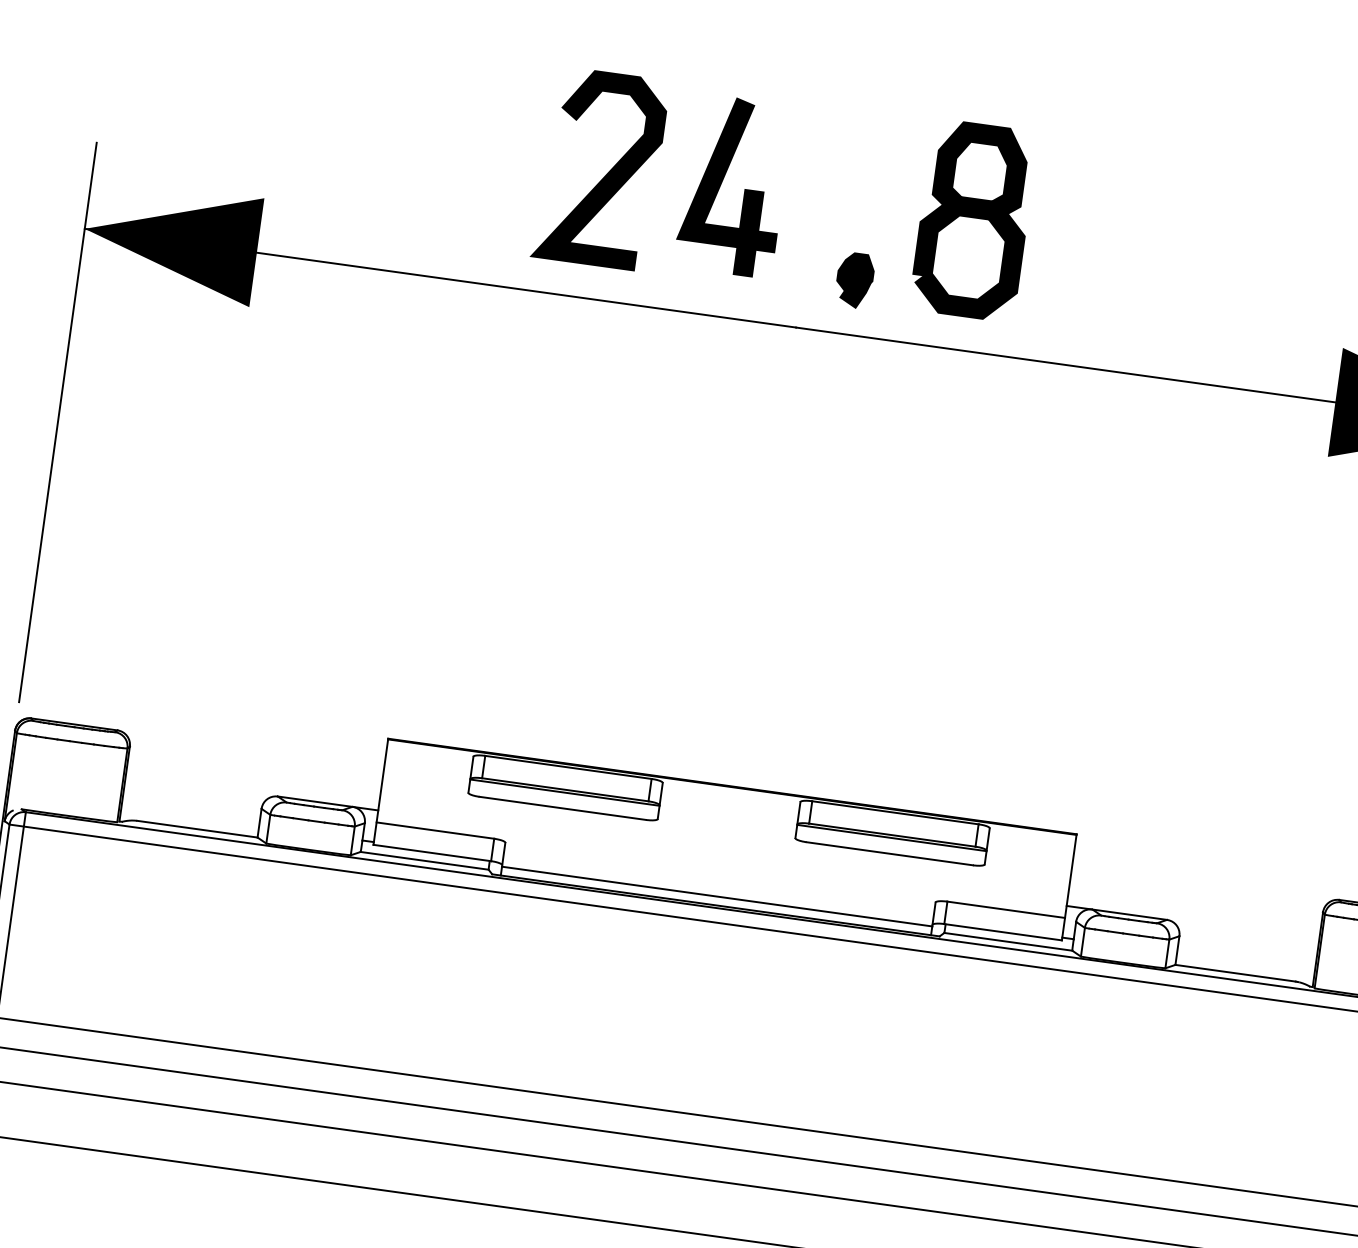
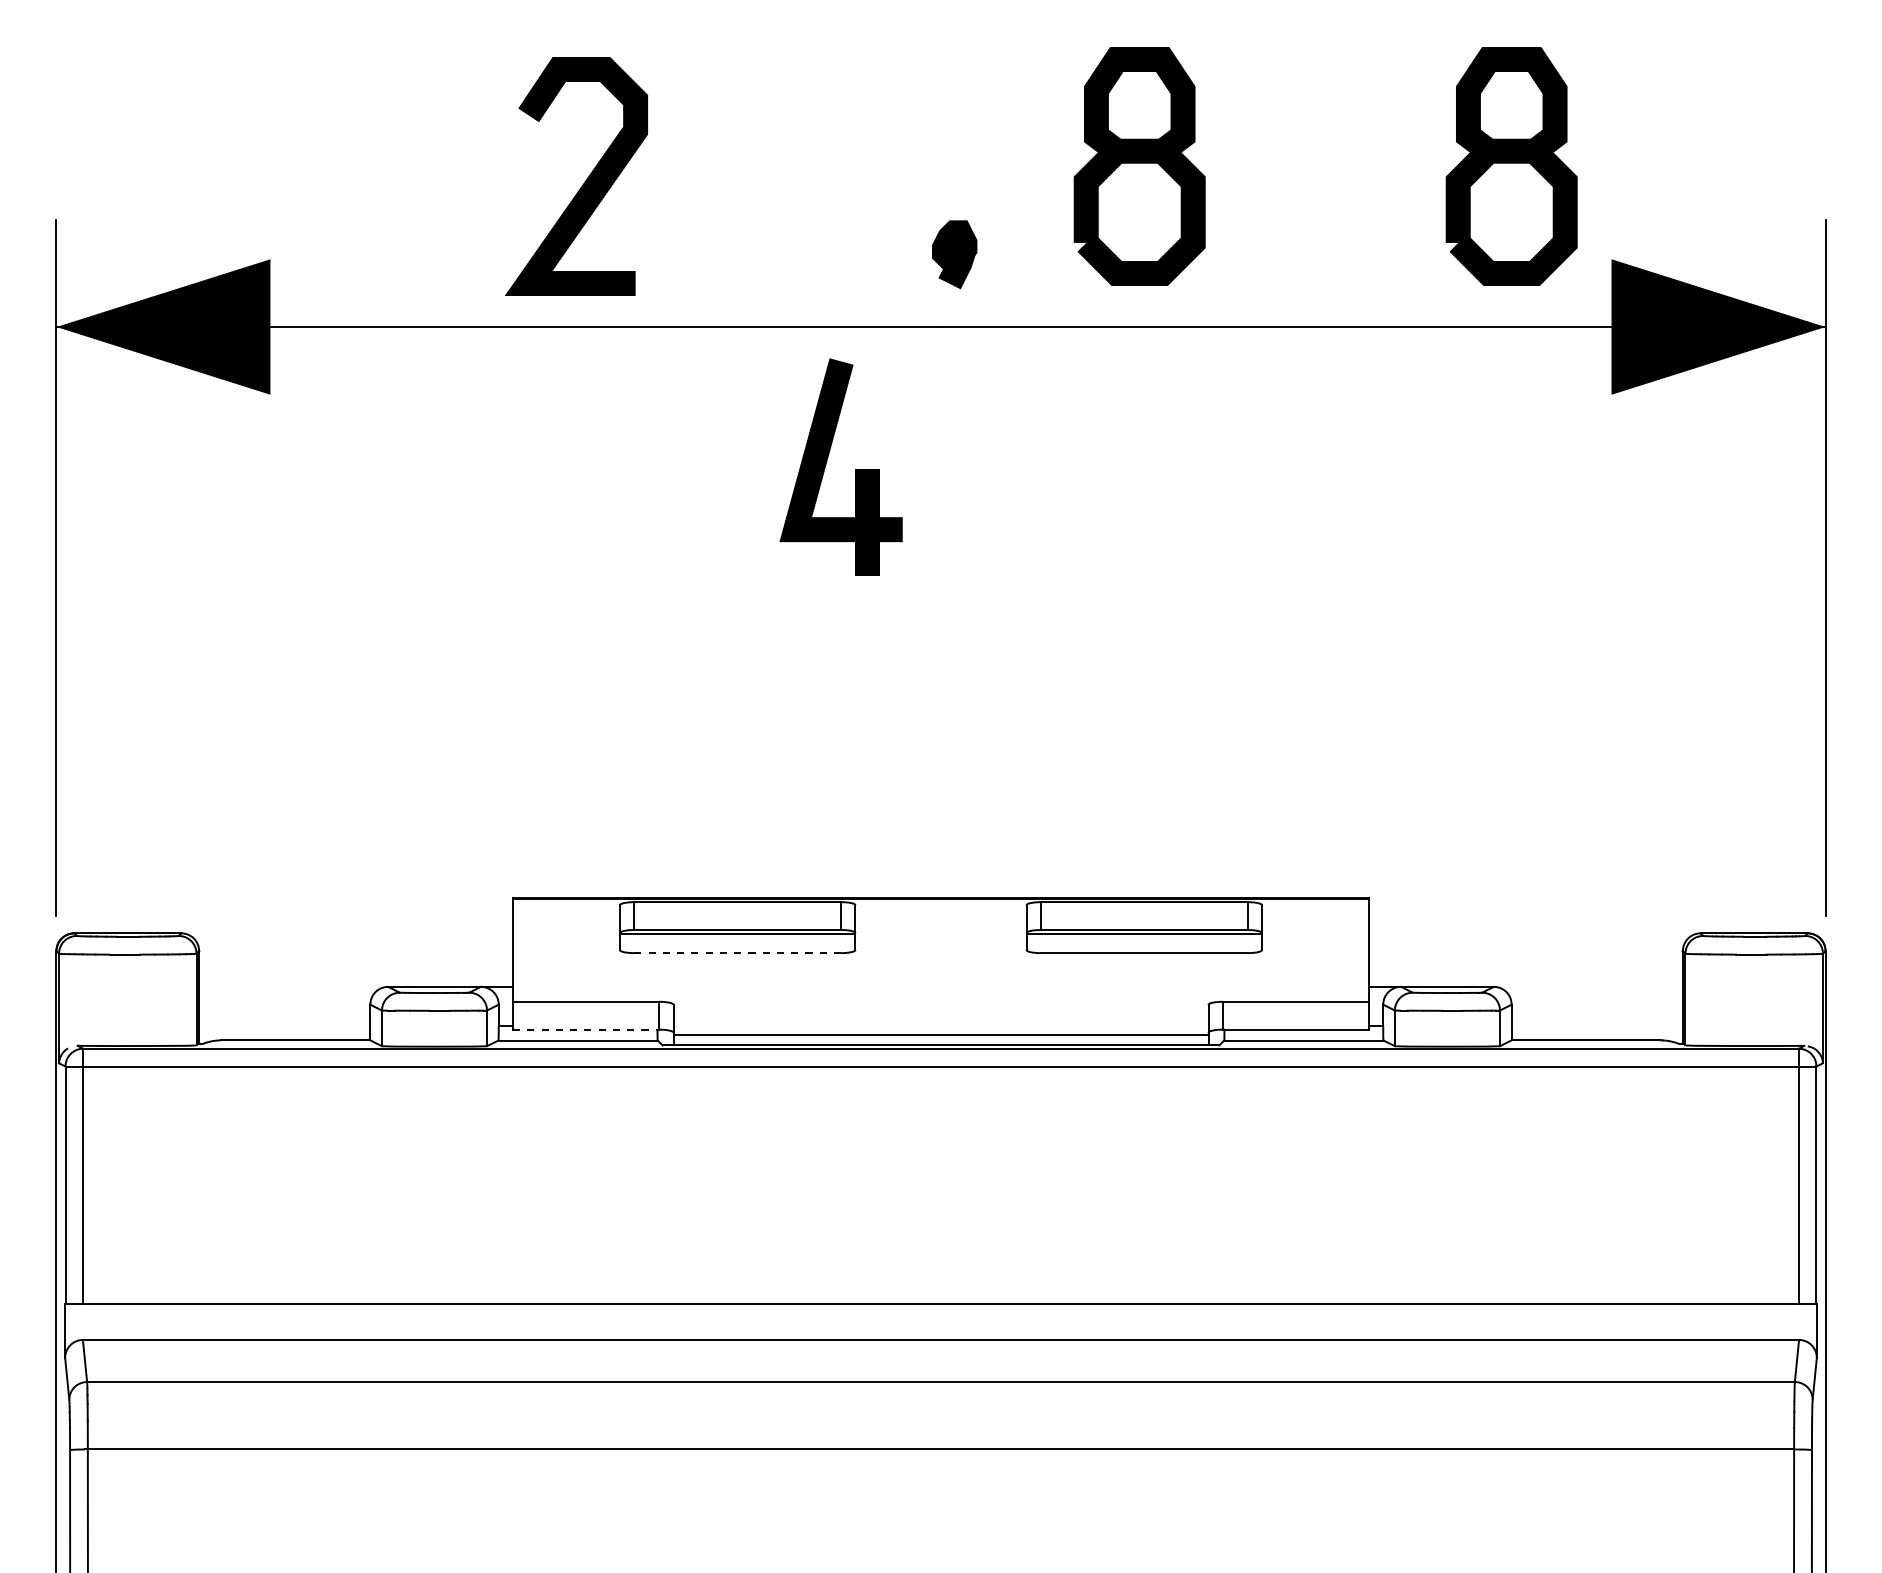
curve: (606, 173) -> (584, 181), moved
part: (723, 180) -> (827, 461), moved
part: (1272, 262) -> (1511, 166), added
part: (854, 280) -> (954, 254), moved
line: (562, 808) -> (737, 953), solid -> dashed
line: (432, 852) -> (586, 1029), solid -> dashed

